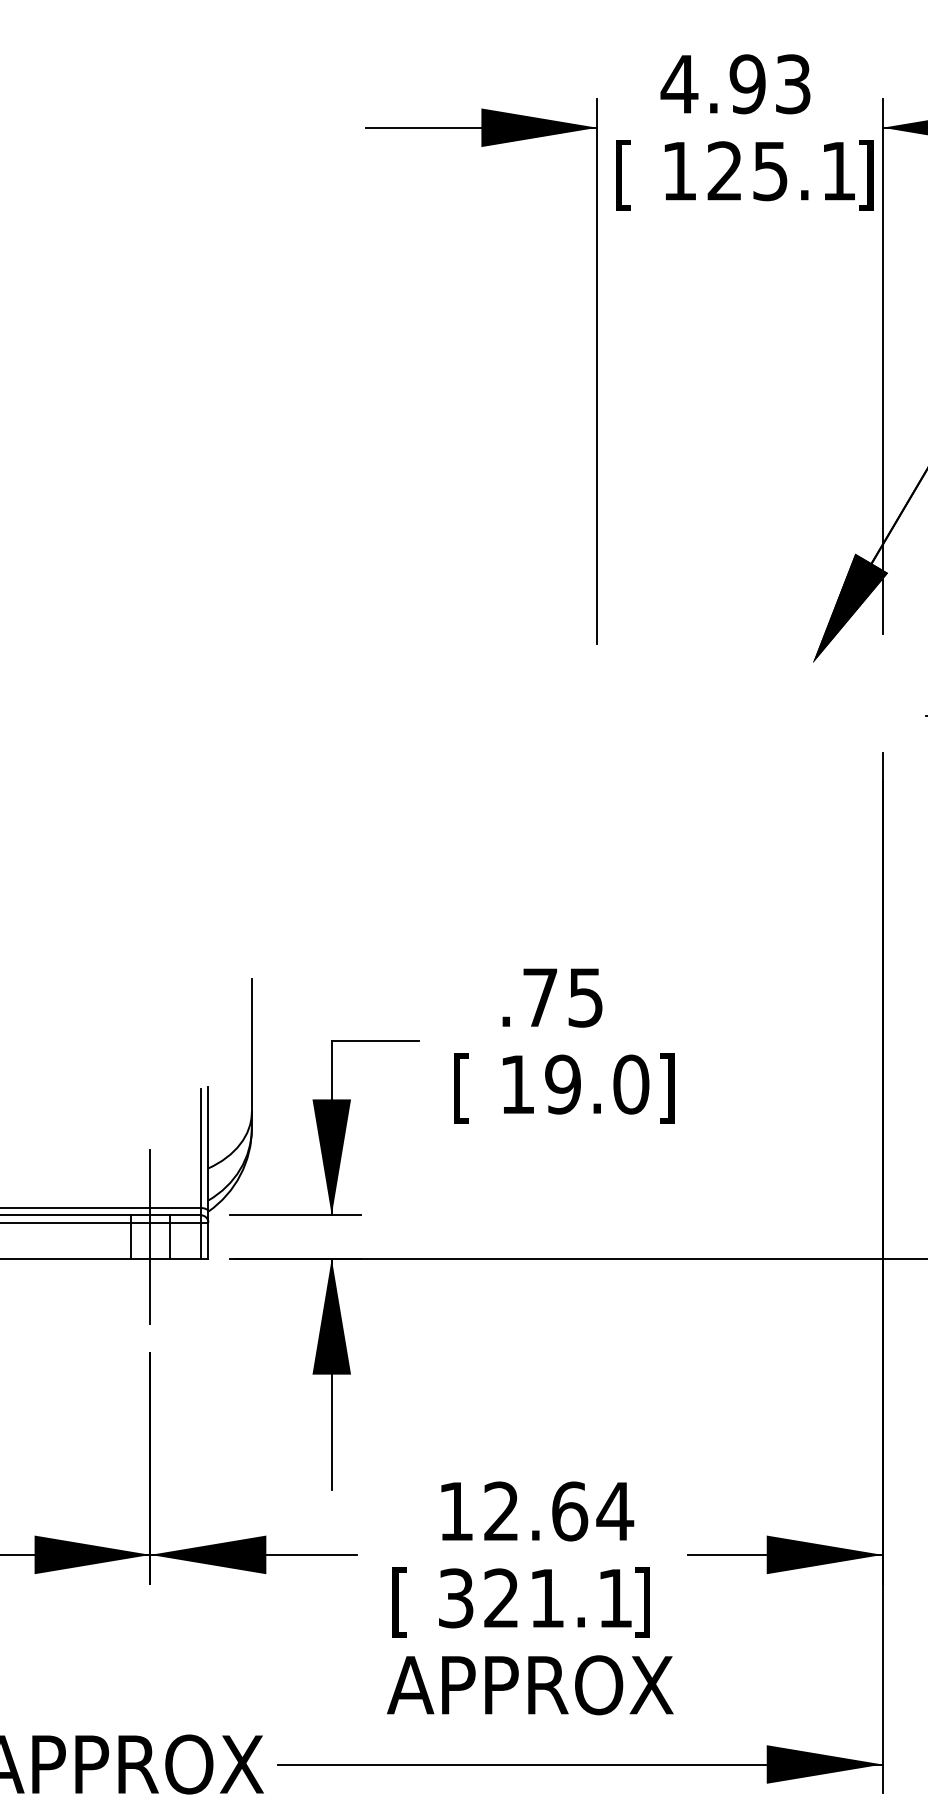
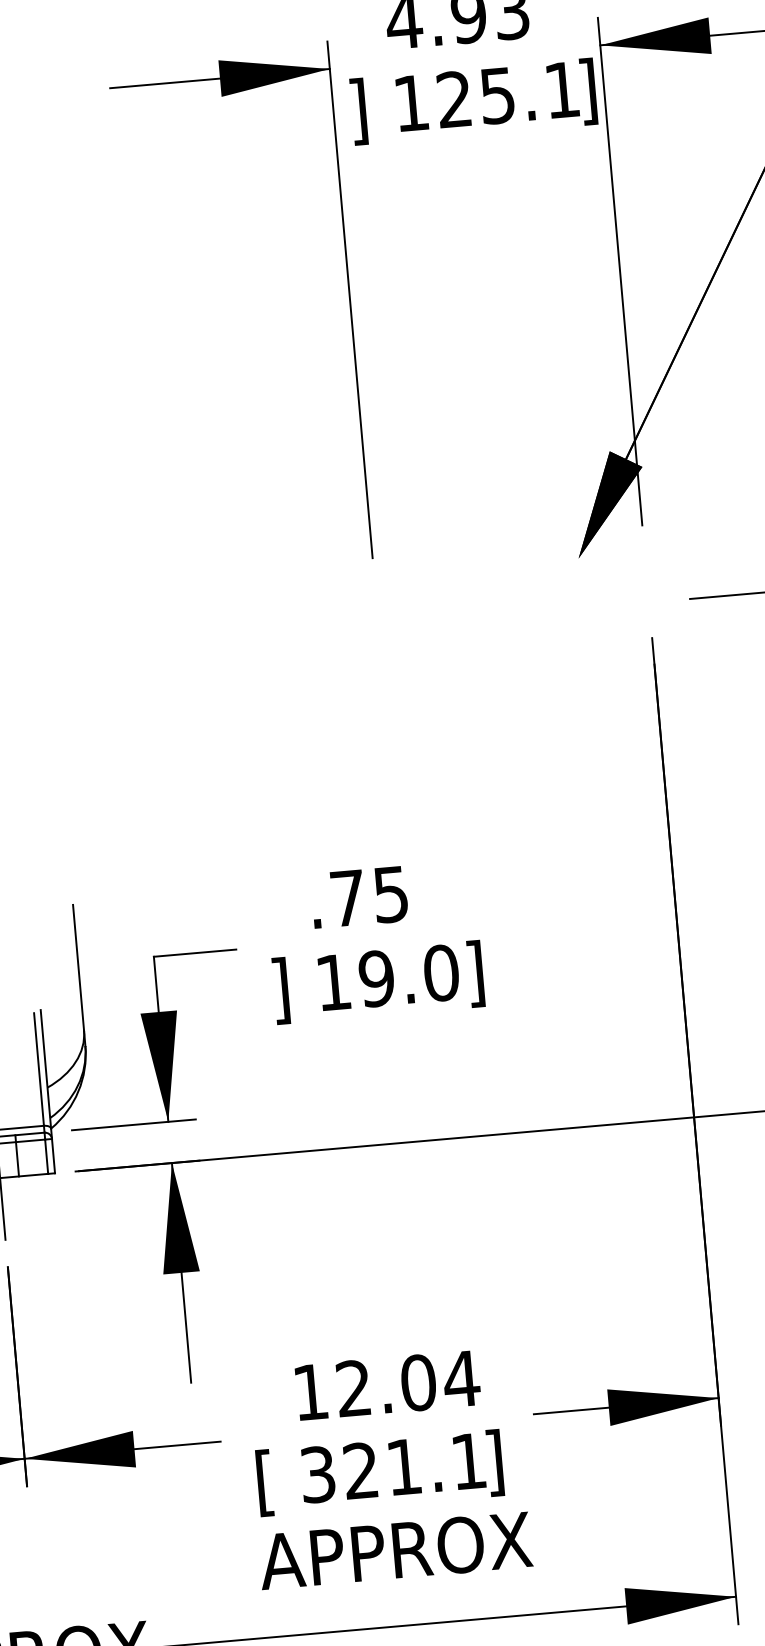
text: (623, 175) -> (358, 112), [ -> ]
text: (461, 1088) -> (280, 990), [ -> ]
text: (570, 1511) -> (419, 1382), 12.64 -> 12.04

